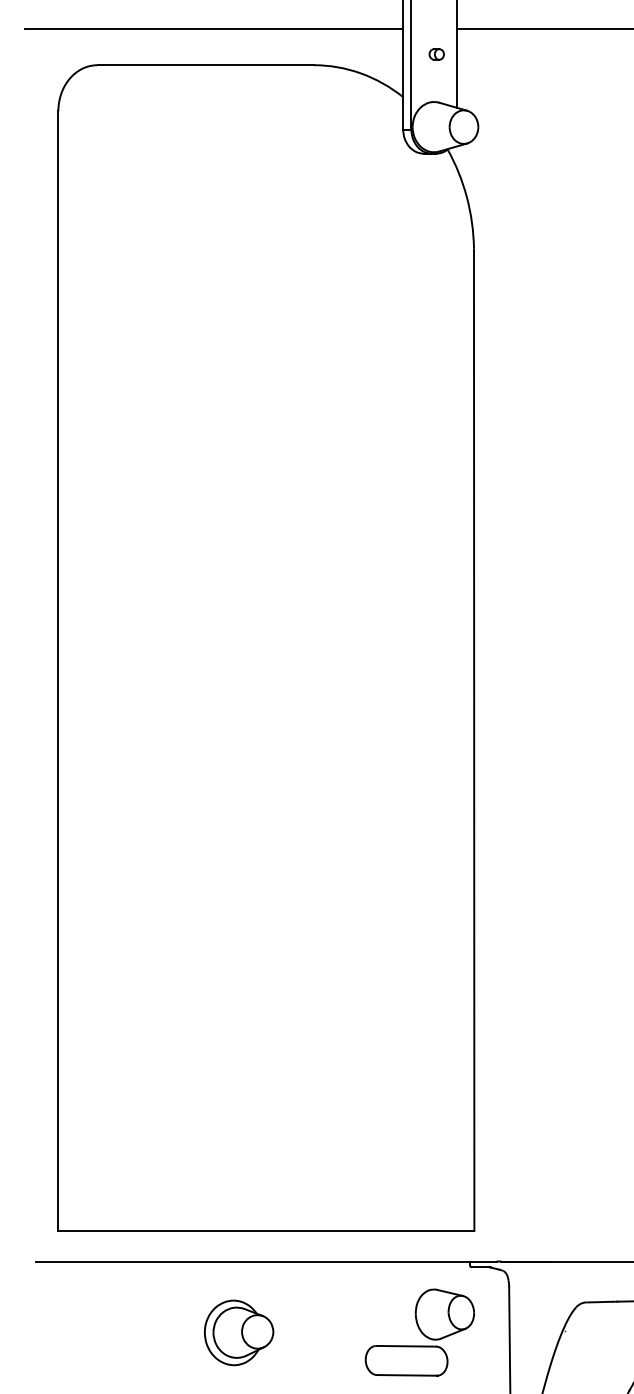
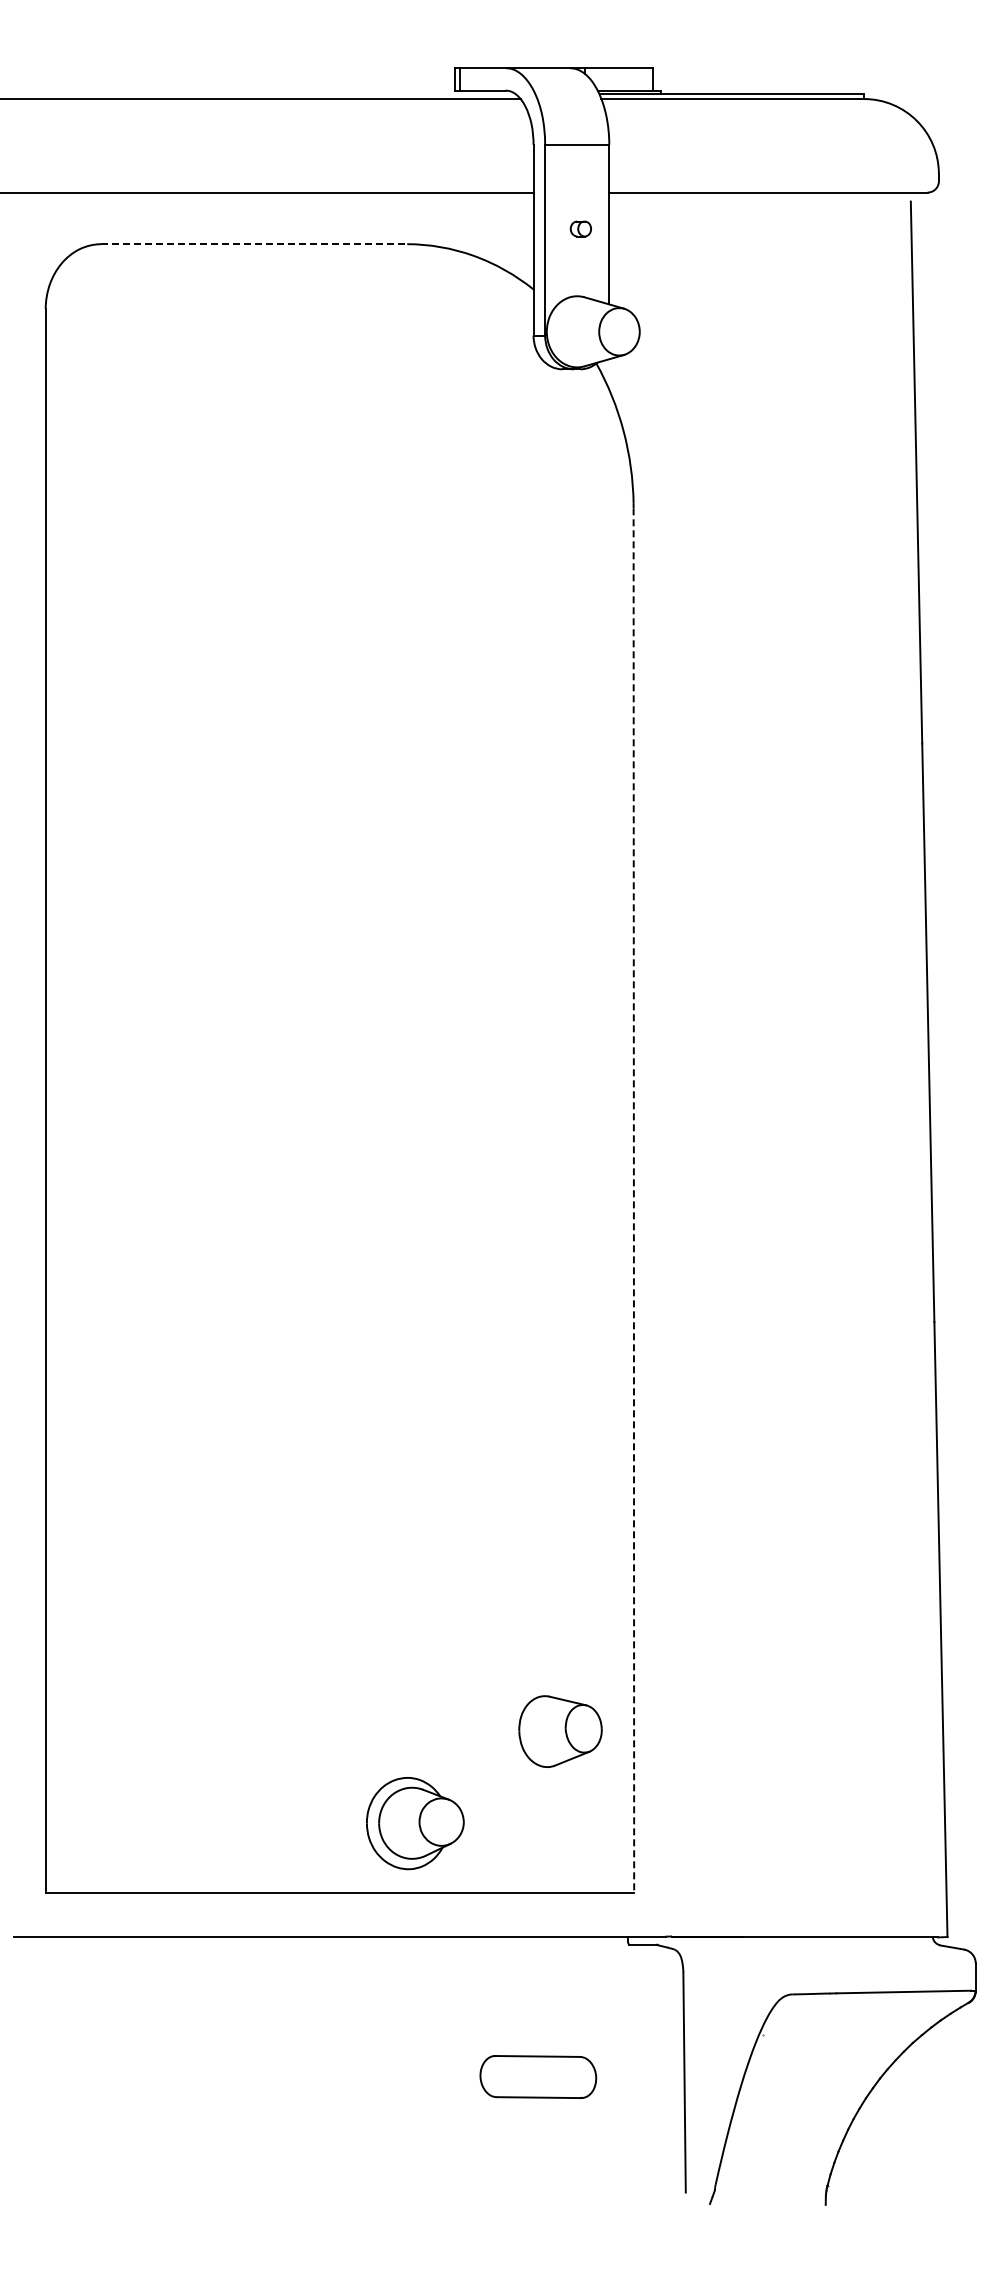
line: (205, 65) -> (254, 244), solid -> dashed
line: (473, 741) -> (633, 1200), solid -> dashed
part: (444, 1314) -> (560, 1731), moved
part: (239, 1332) -> (415, 1823), moved

